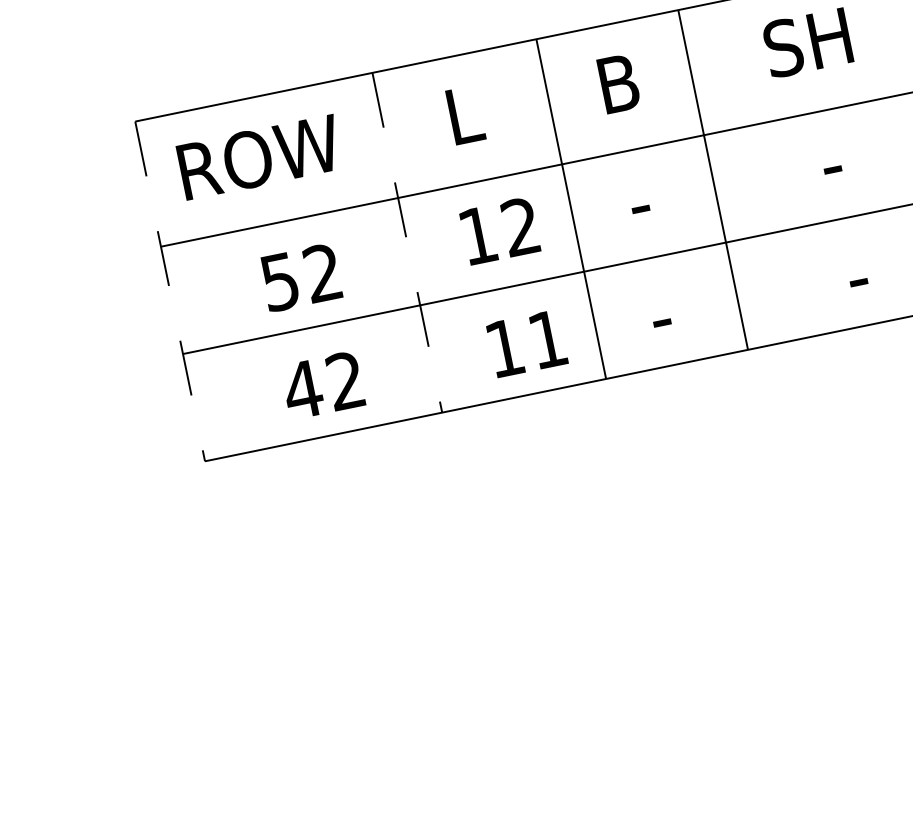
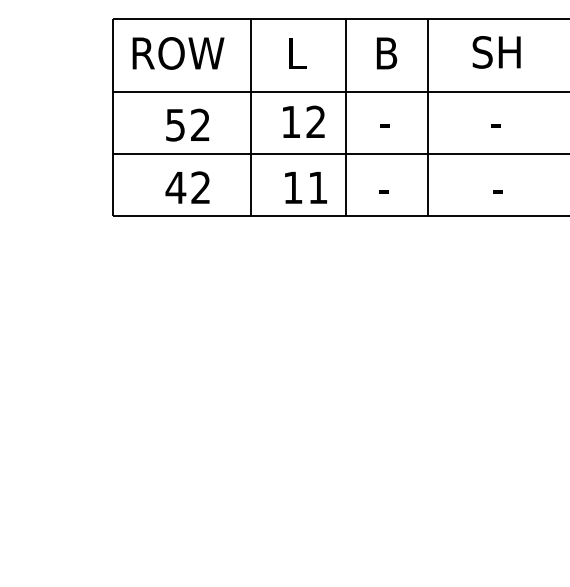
line: (406, 242) -> (250, 117), dashed -> solid
line: (170, 290) -> (113, 117), dashed -> solid

